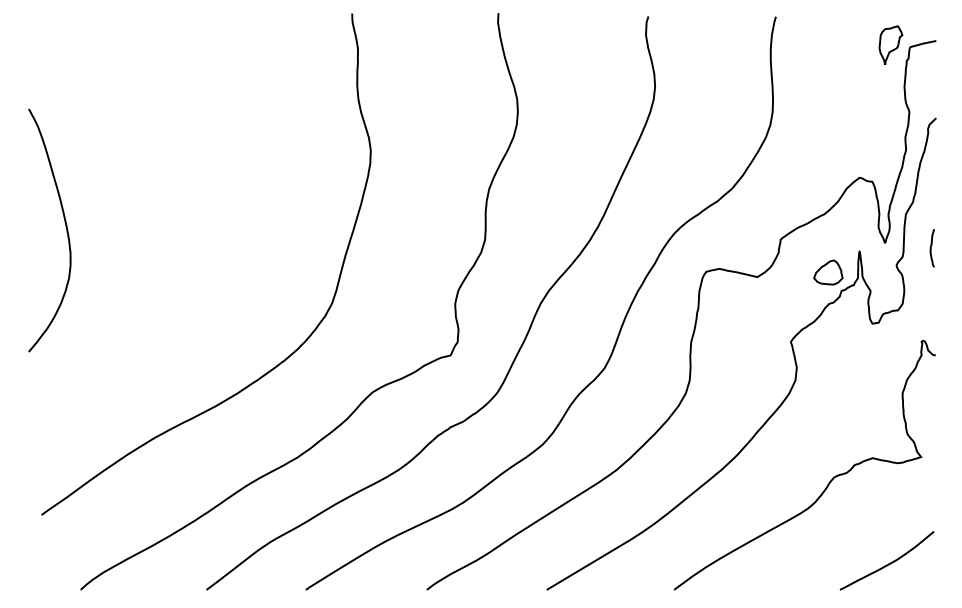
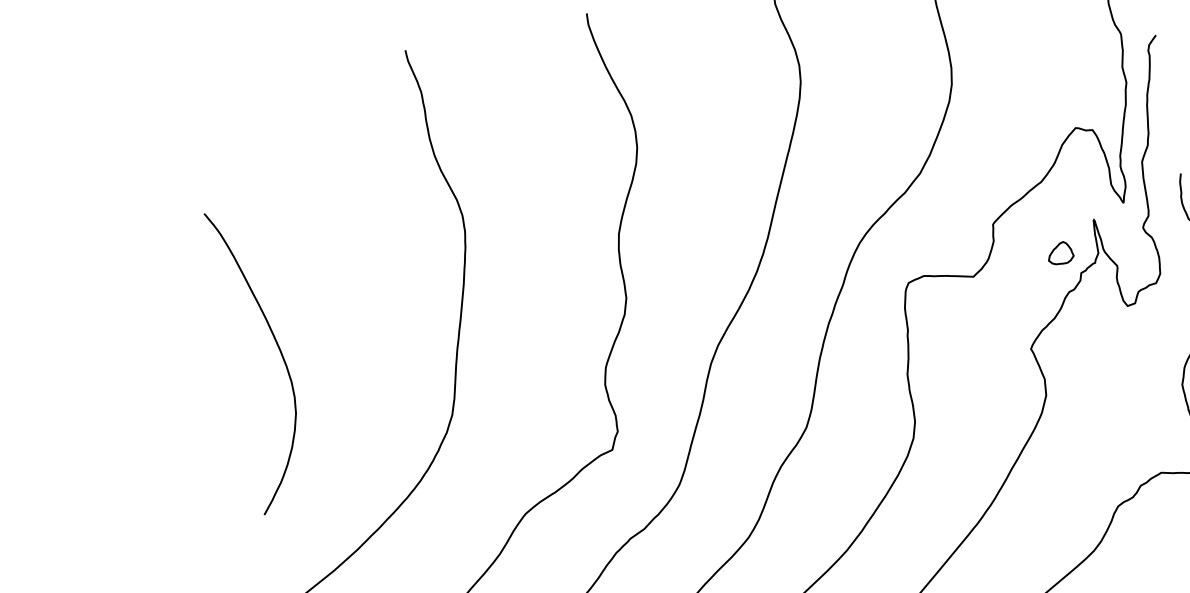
curve: (65, 227) -> (278, 351), moved
part: (828, 272) -> (1060, 253), size x0.7

